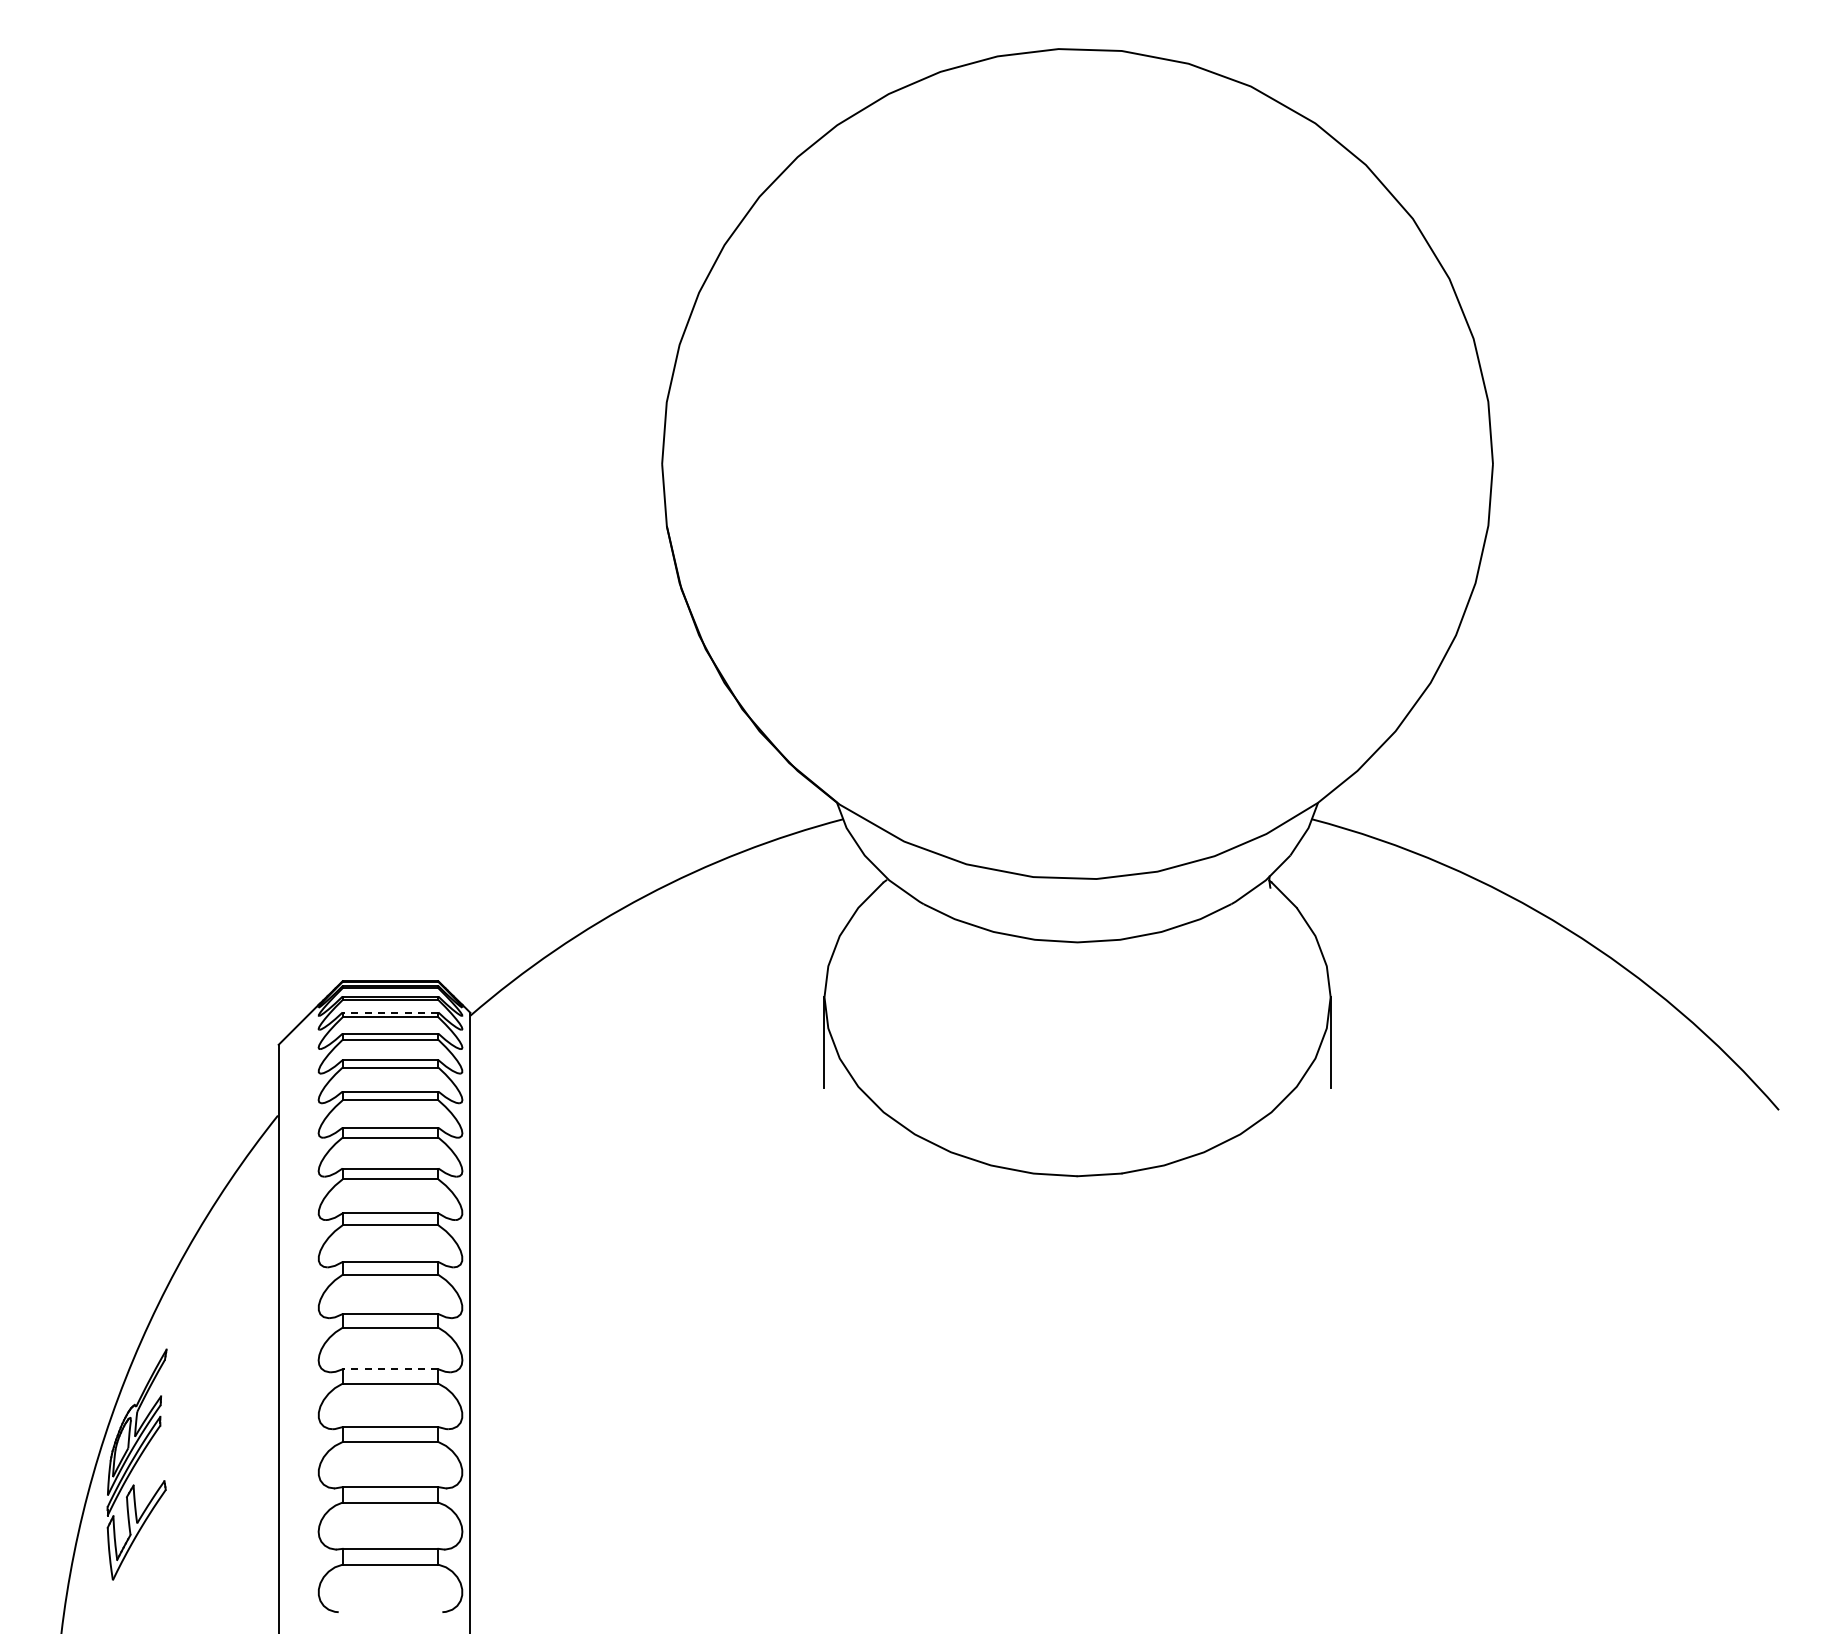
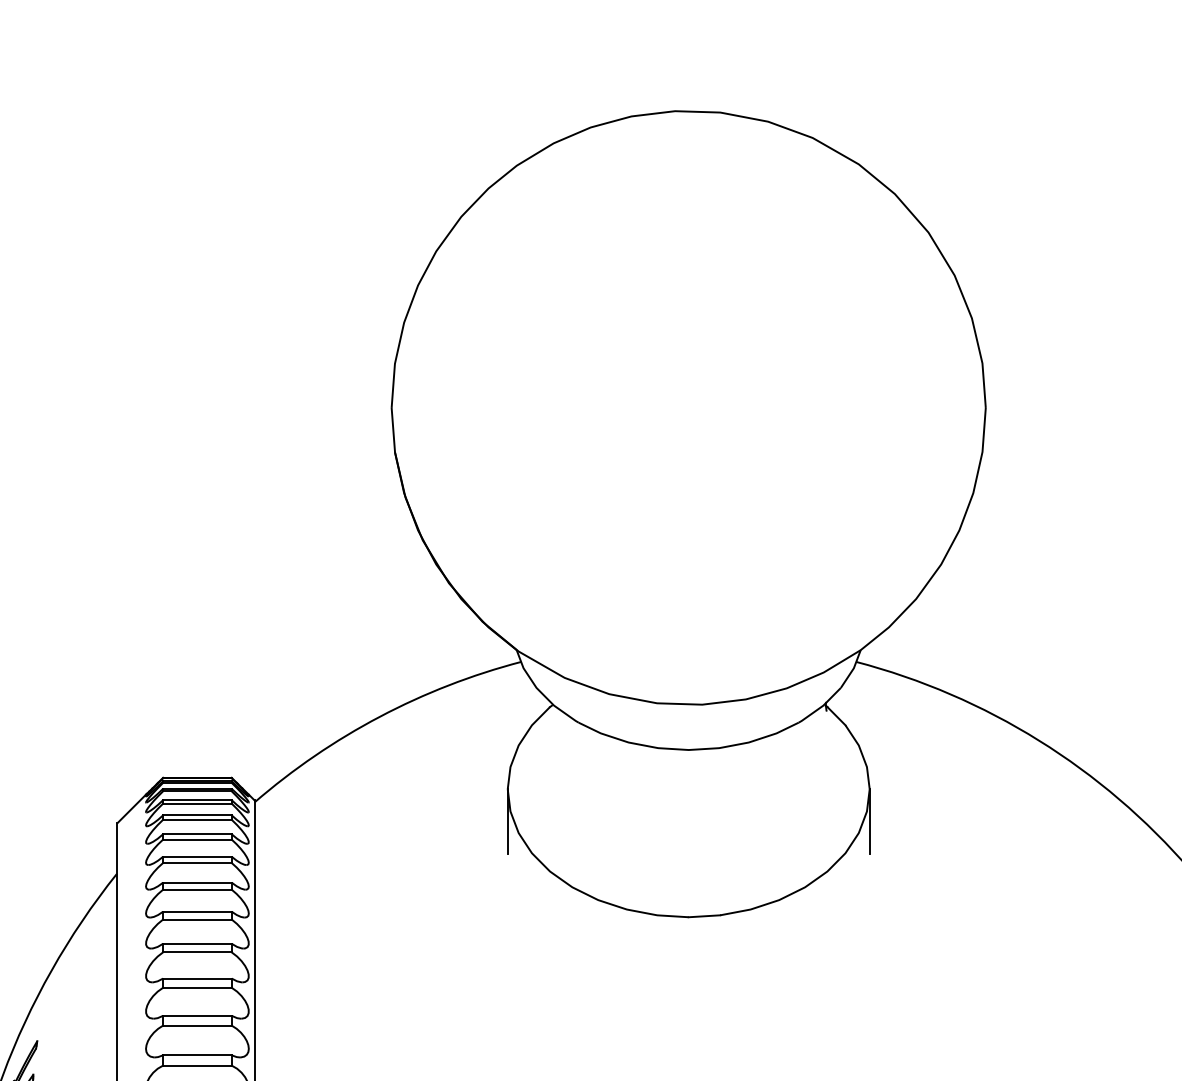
line: (390, 1012) -> (197, 800), dashed -> solid
line: (390, 1369) -> (197, 1055), dashed -> solid

